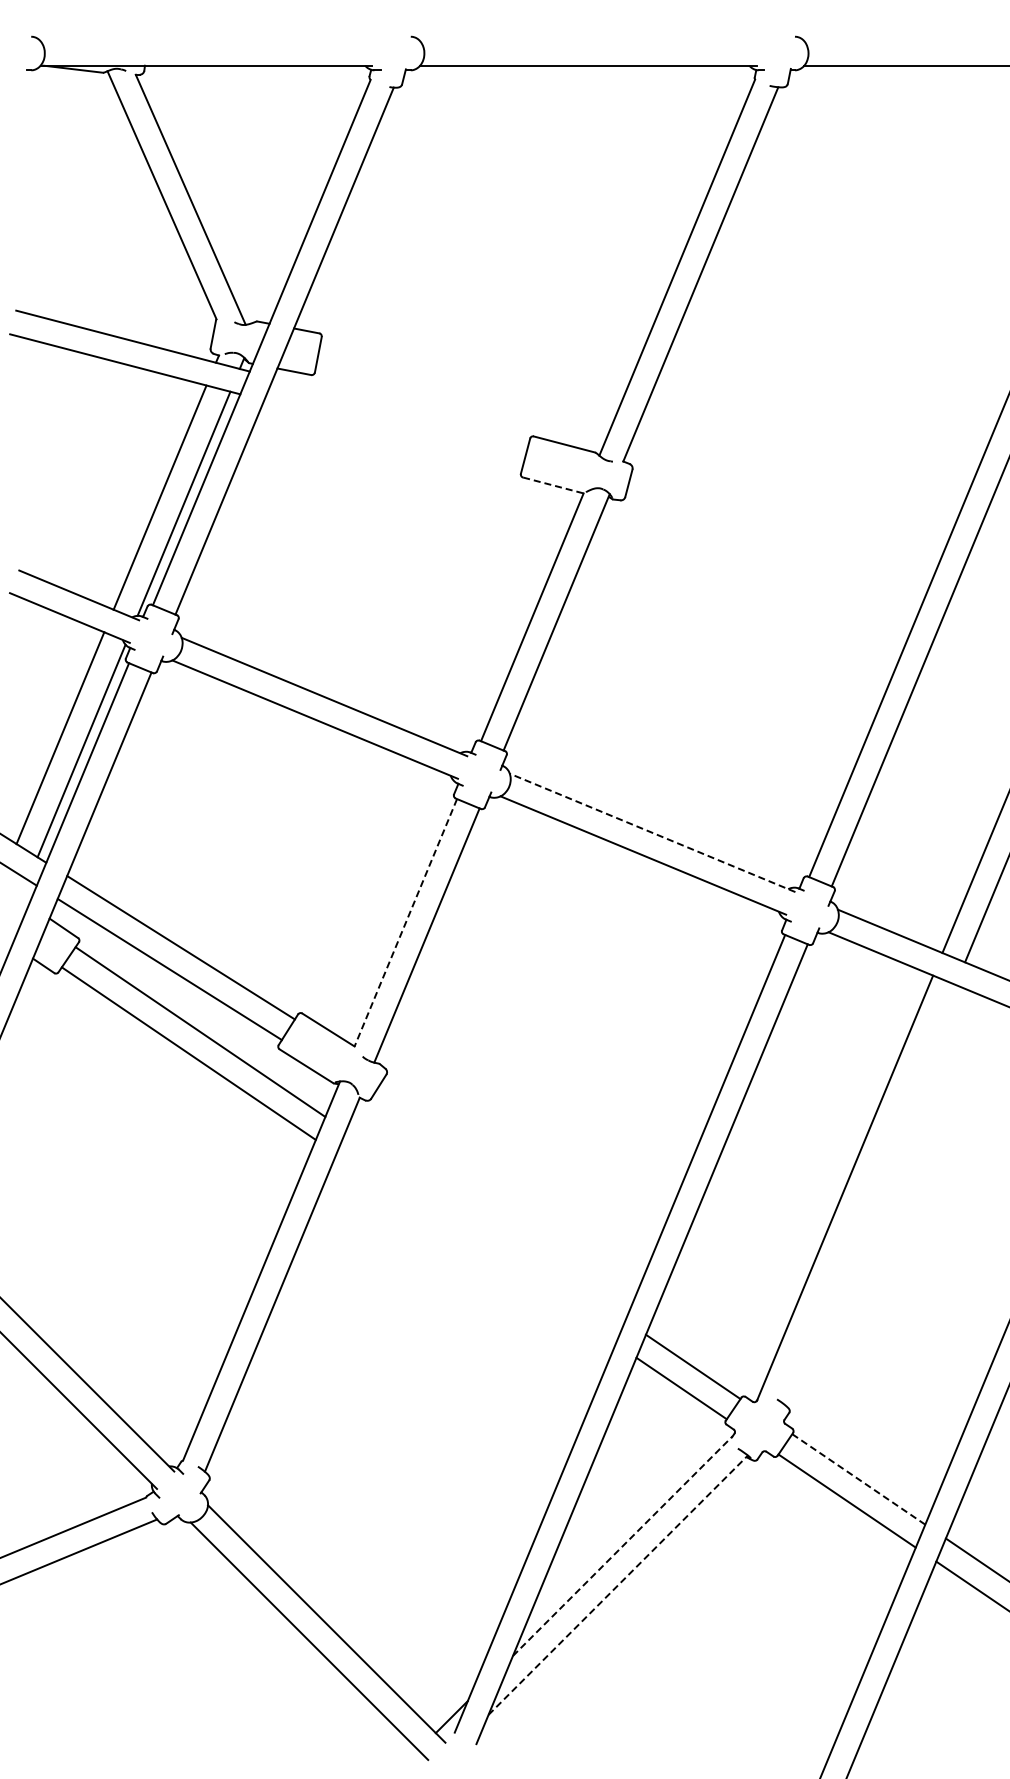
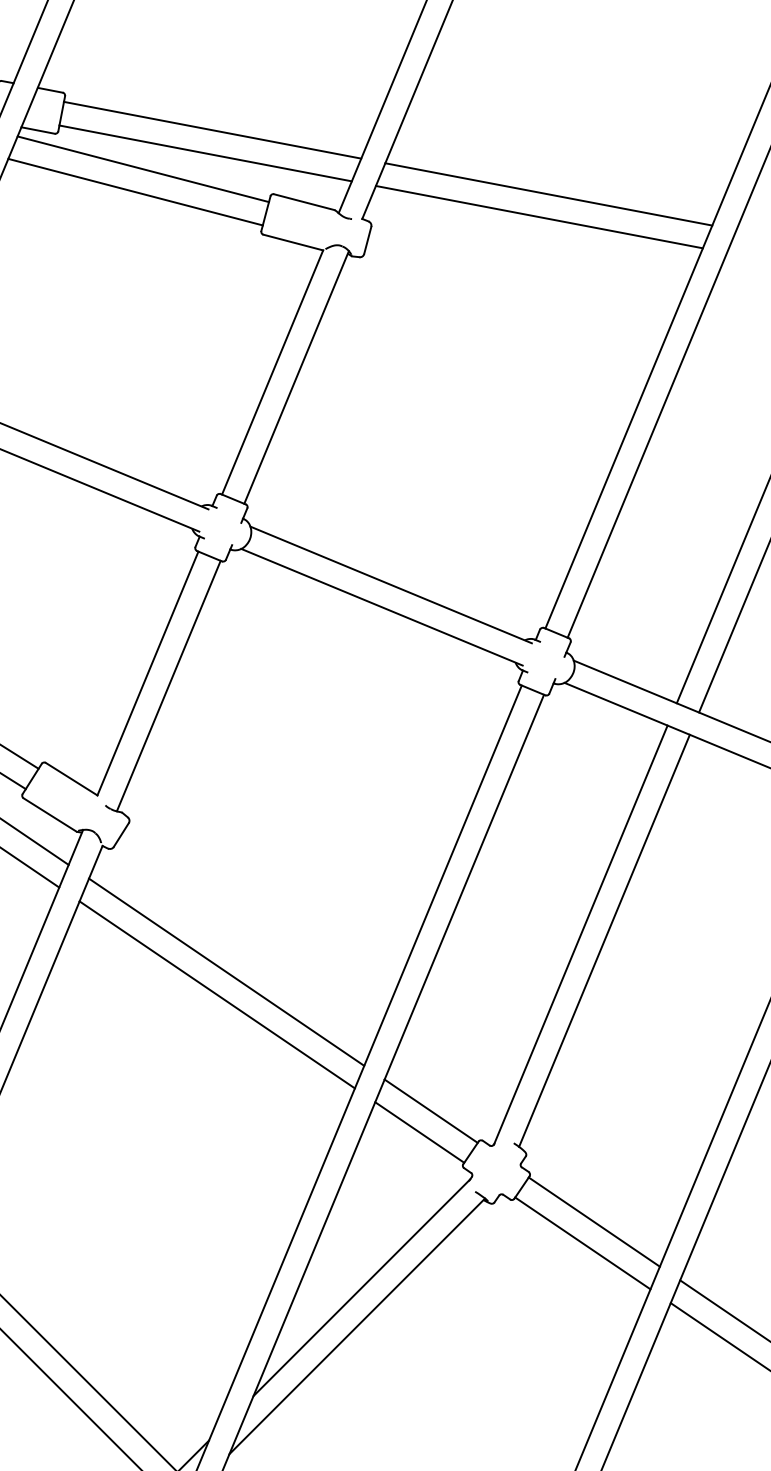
line: (471, 371) -> (212, 130), added
line: (463, 394) -> (204, 152), added
line: (400, 410) -> (142, 168), added
line: (393, 434) -> (135, 192), added
line: (812, 436) -> (548, 194), added
line: (802, 459) -> (538, 216), added
line: (553, 485) -> (293, 242), dashed -> solid
line: (652, 832) -> (391, 584), dashed -> solid
line: (405, 922) -> (147, 673), dashed -> solid
line: (868, 1193) -> (603, 940), added
line: (485, 1225) -> (226, 971), added
line: (475, 1248) -> (216, 994), added
line: (858, 1479) -> (594, 1222), dashed -> solid
line: (623, 1545) -> (362, 1287), dashed -> solid
line: (618, 1584) -> (357, 1325), dashed -> solid

